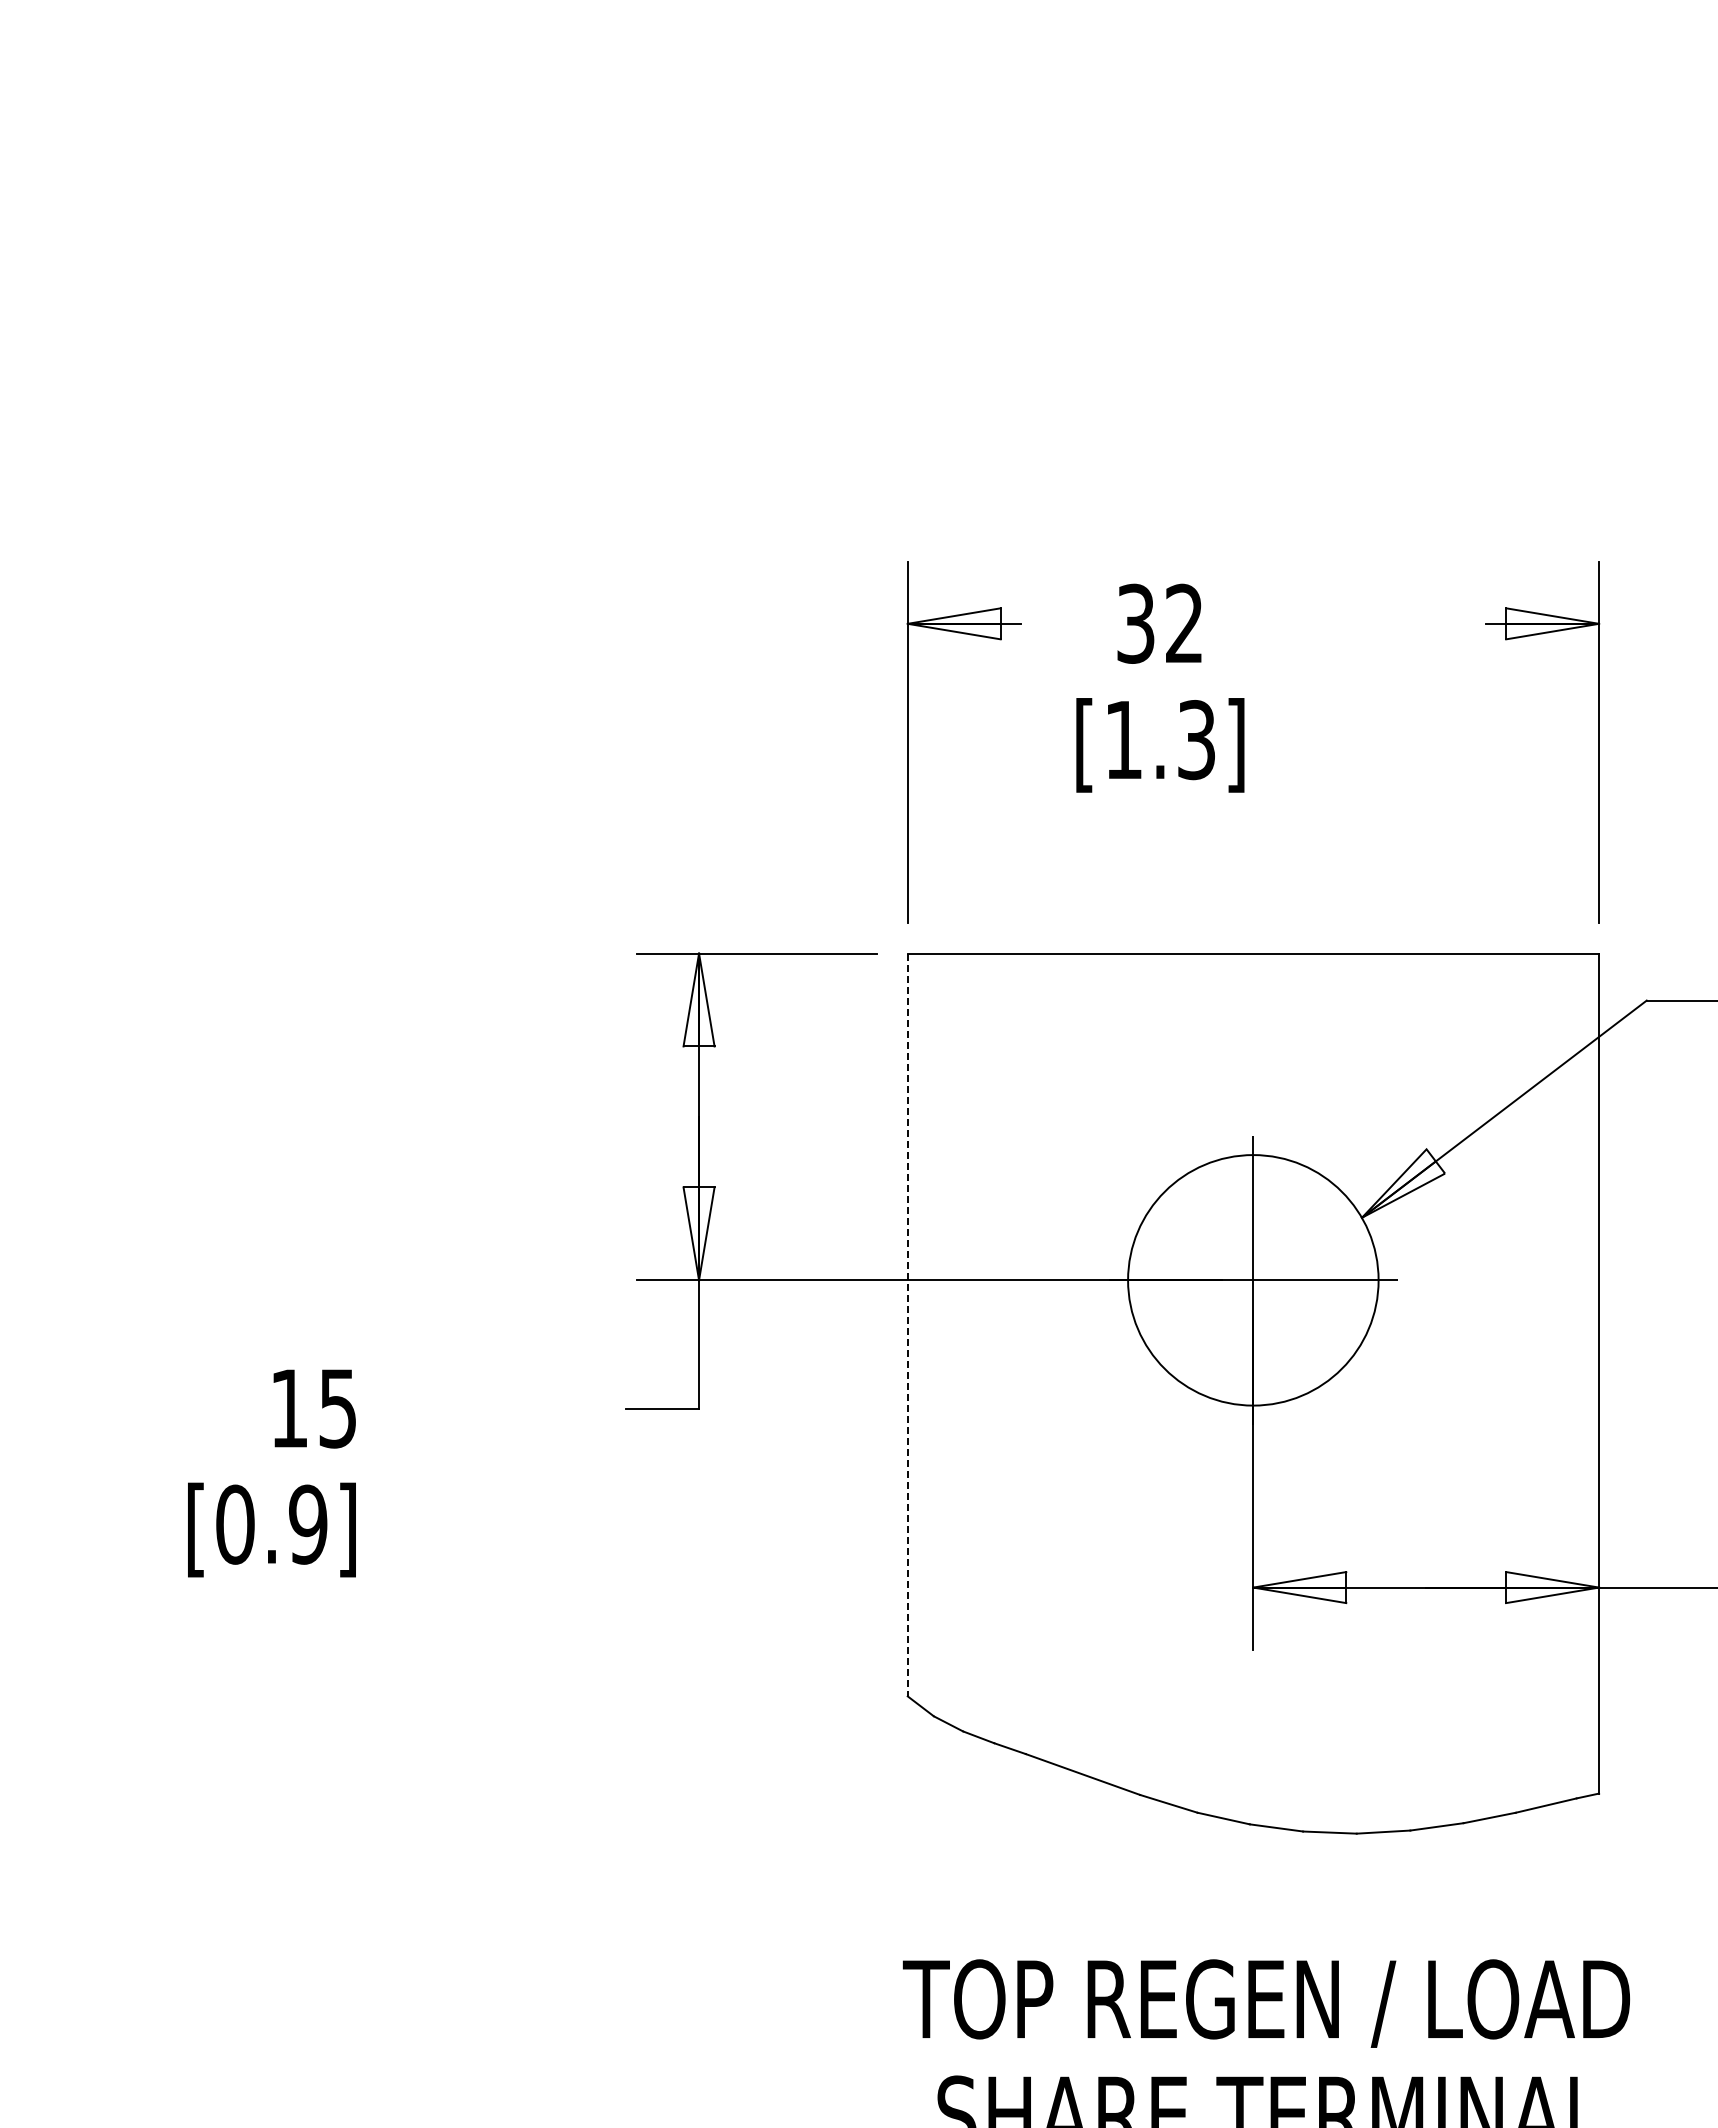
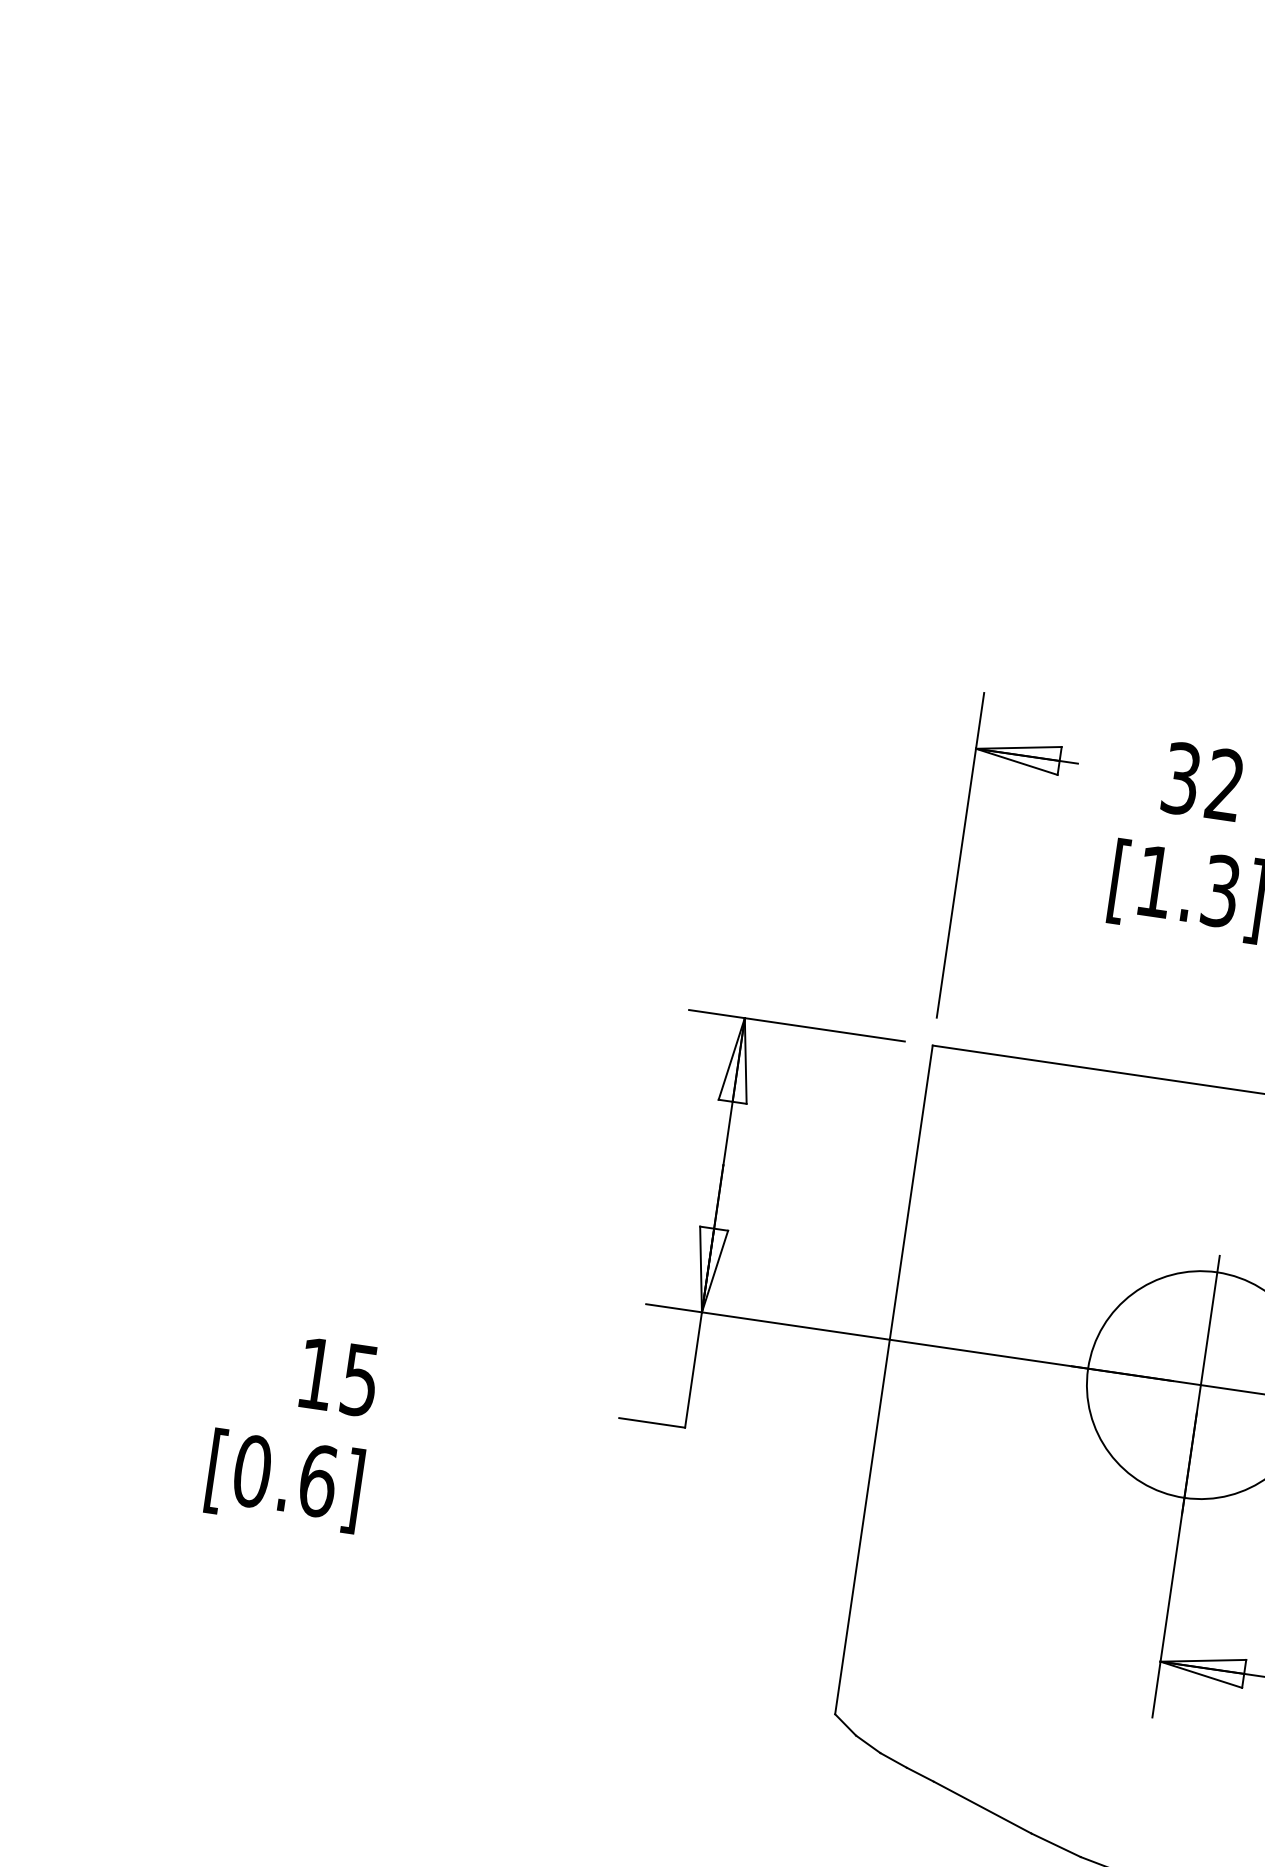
line: (907, 1325) -> (883, 1380), dashed -> solid
text: (308, 1524) -> (318, 1480), [0.9] -> [0.6]

